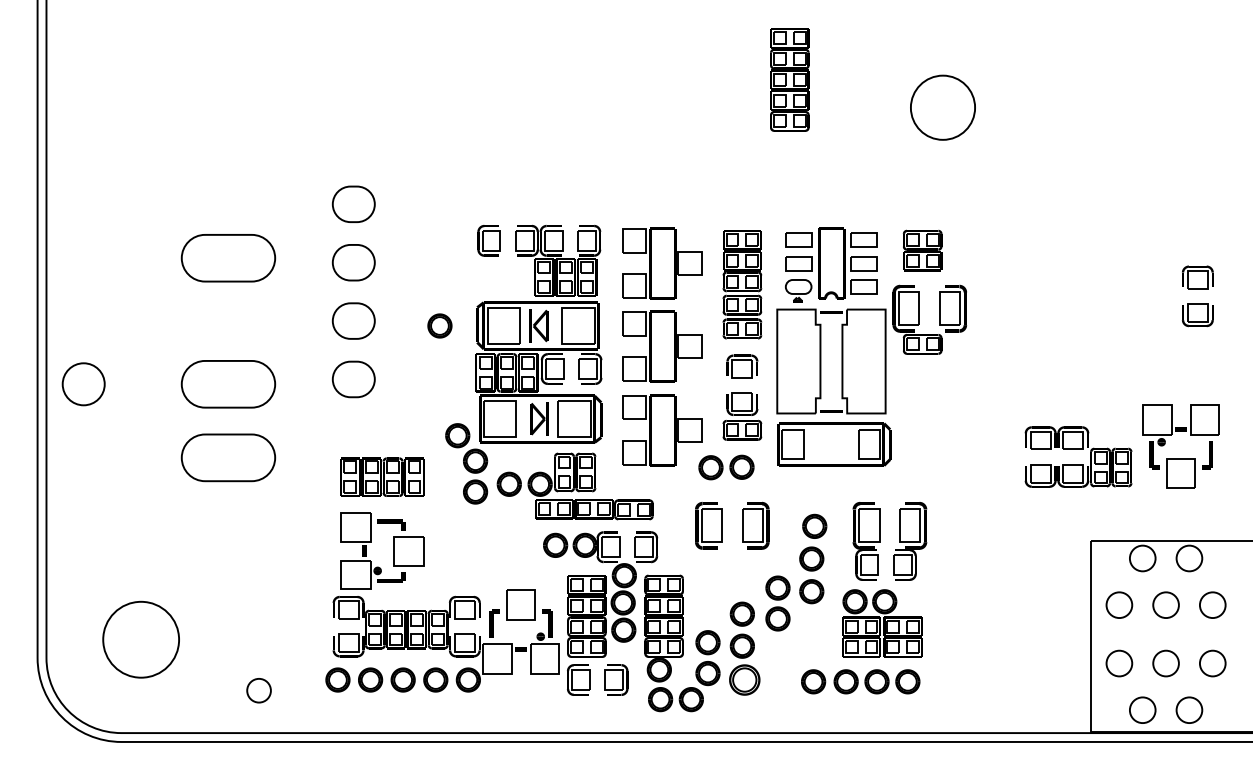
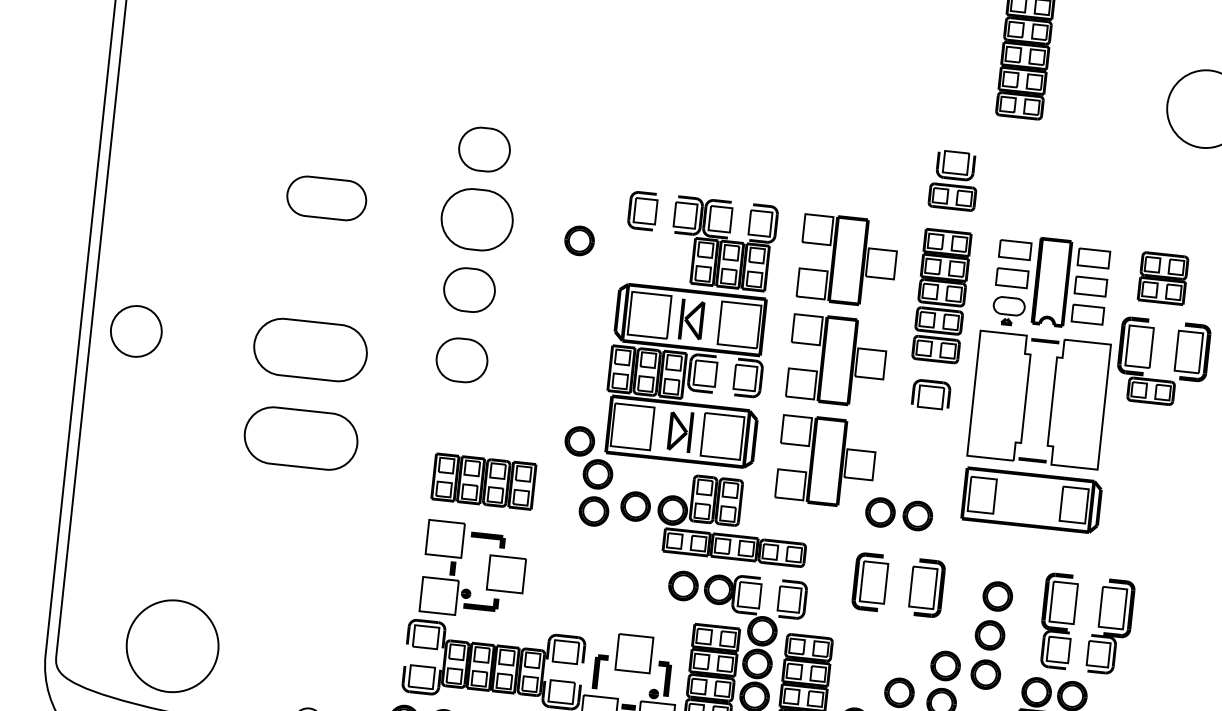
part: (228, 258) -> (326, 198), size x0.7
part: (353, 262) -> (476, 219), size x1.4
part: (439, 325) -> (579, 240), moved
part: (742, 416) -> (954, 180), moved

